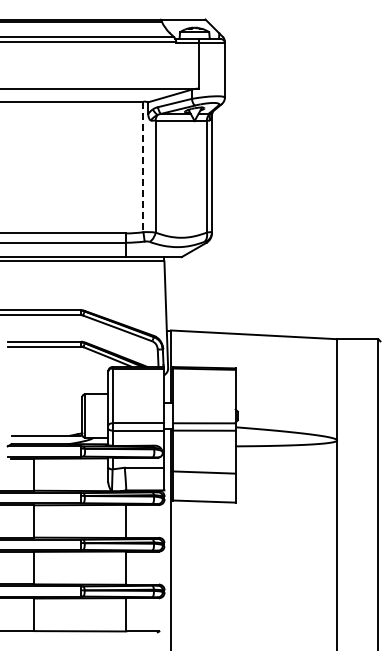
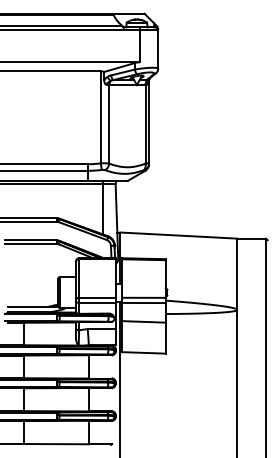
line: (143, 167) -> (100, 117), dashed -> solid
line: (147, 295) -> (103, 207), added
line: (203, 472) -> (143, 321), moved

